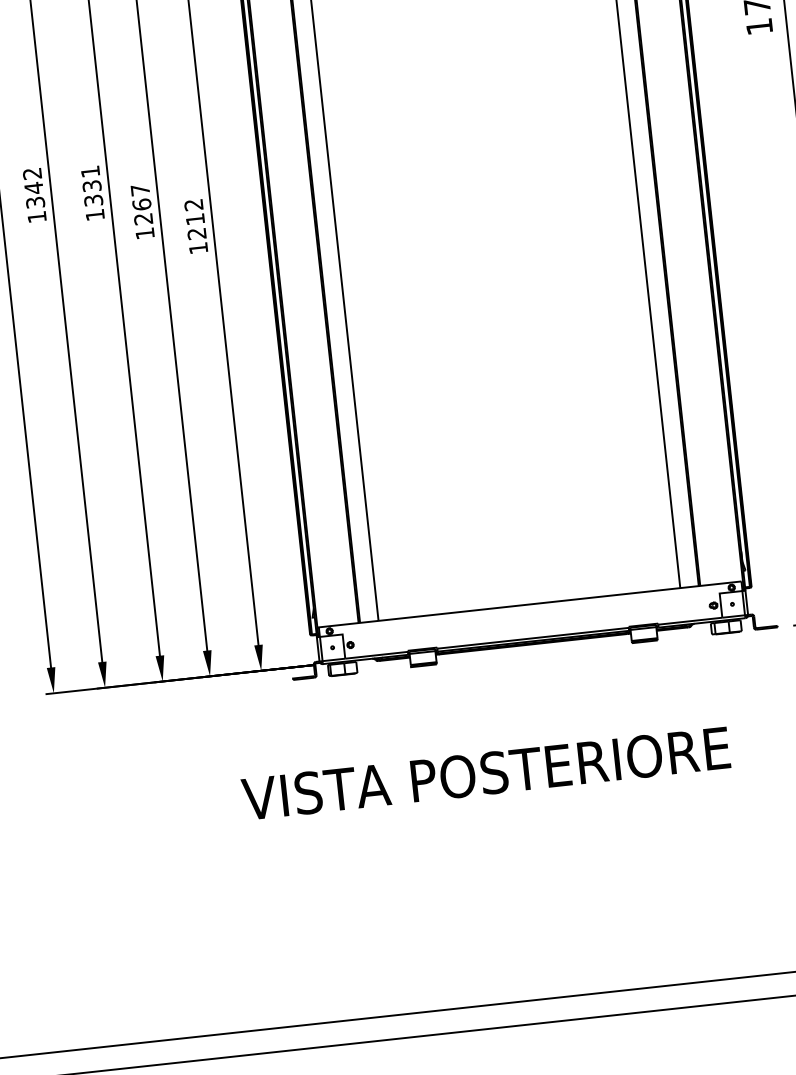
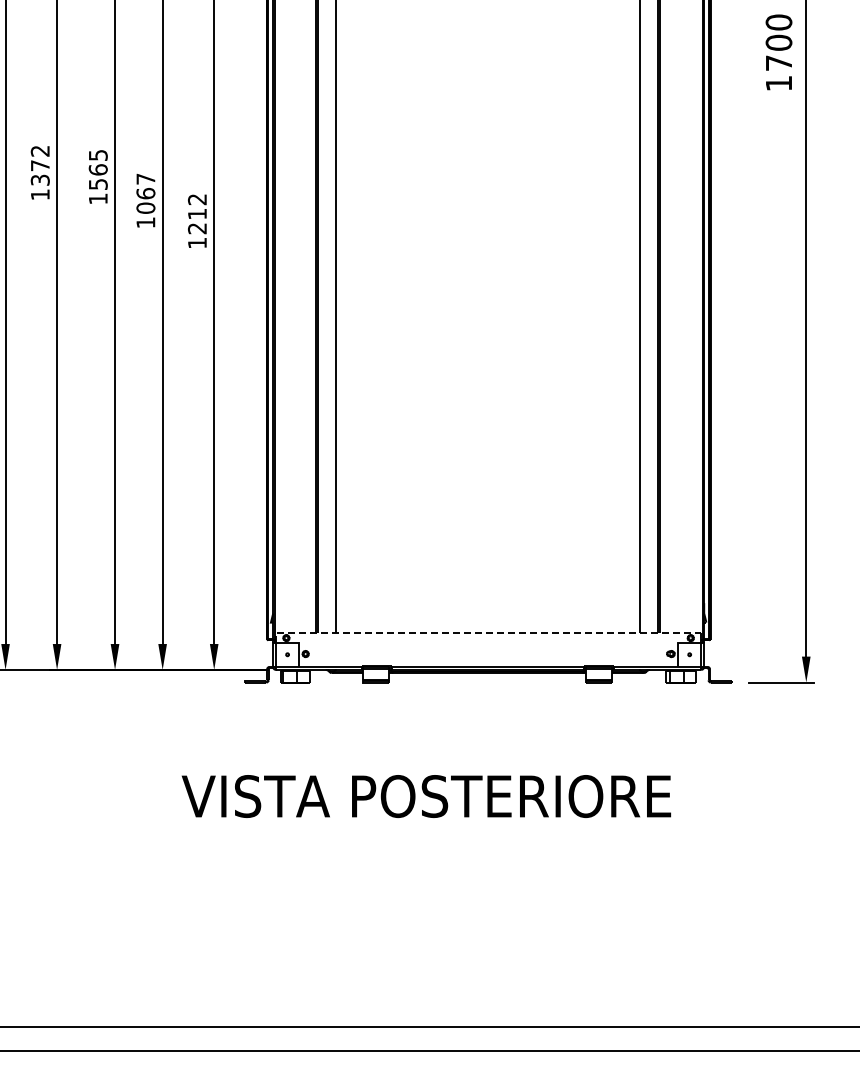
text: (91, 185) -> (97, 169), 1331 -> 1565
text: (34, 188) -> (40, 165), 1342 -> 1372
text: (143, 218) -> (145, 207), 1267 -> 1067
line: (525, 605) -> (483, 633), solid -> dashed

